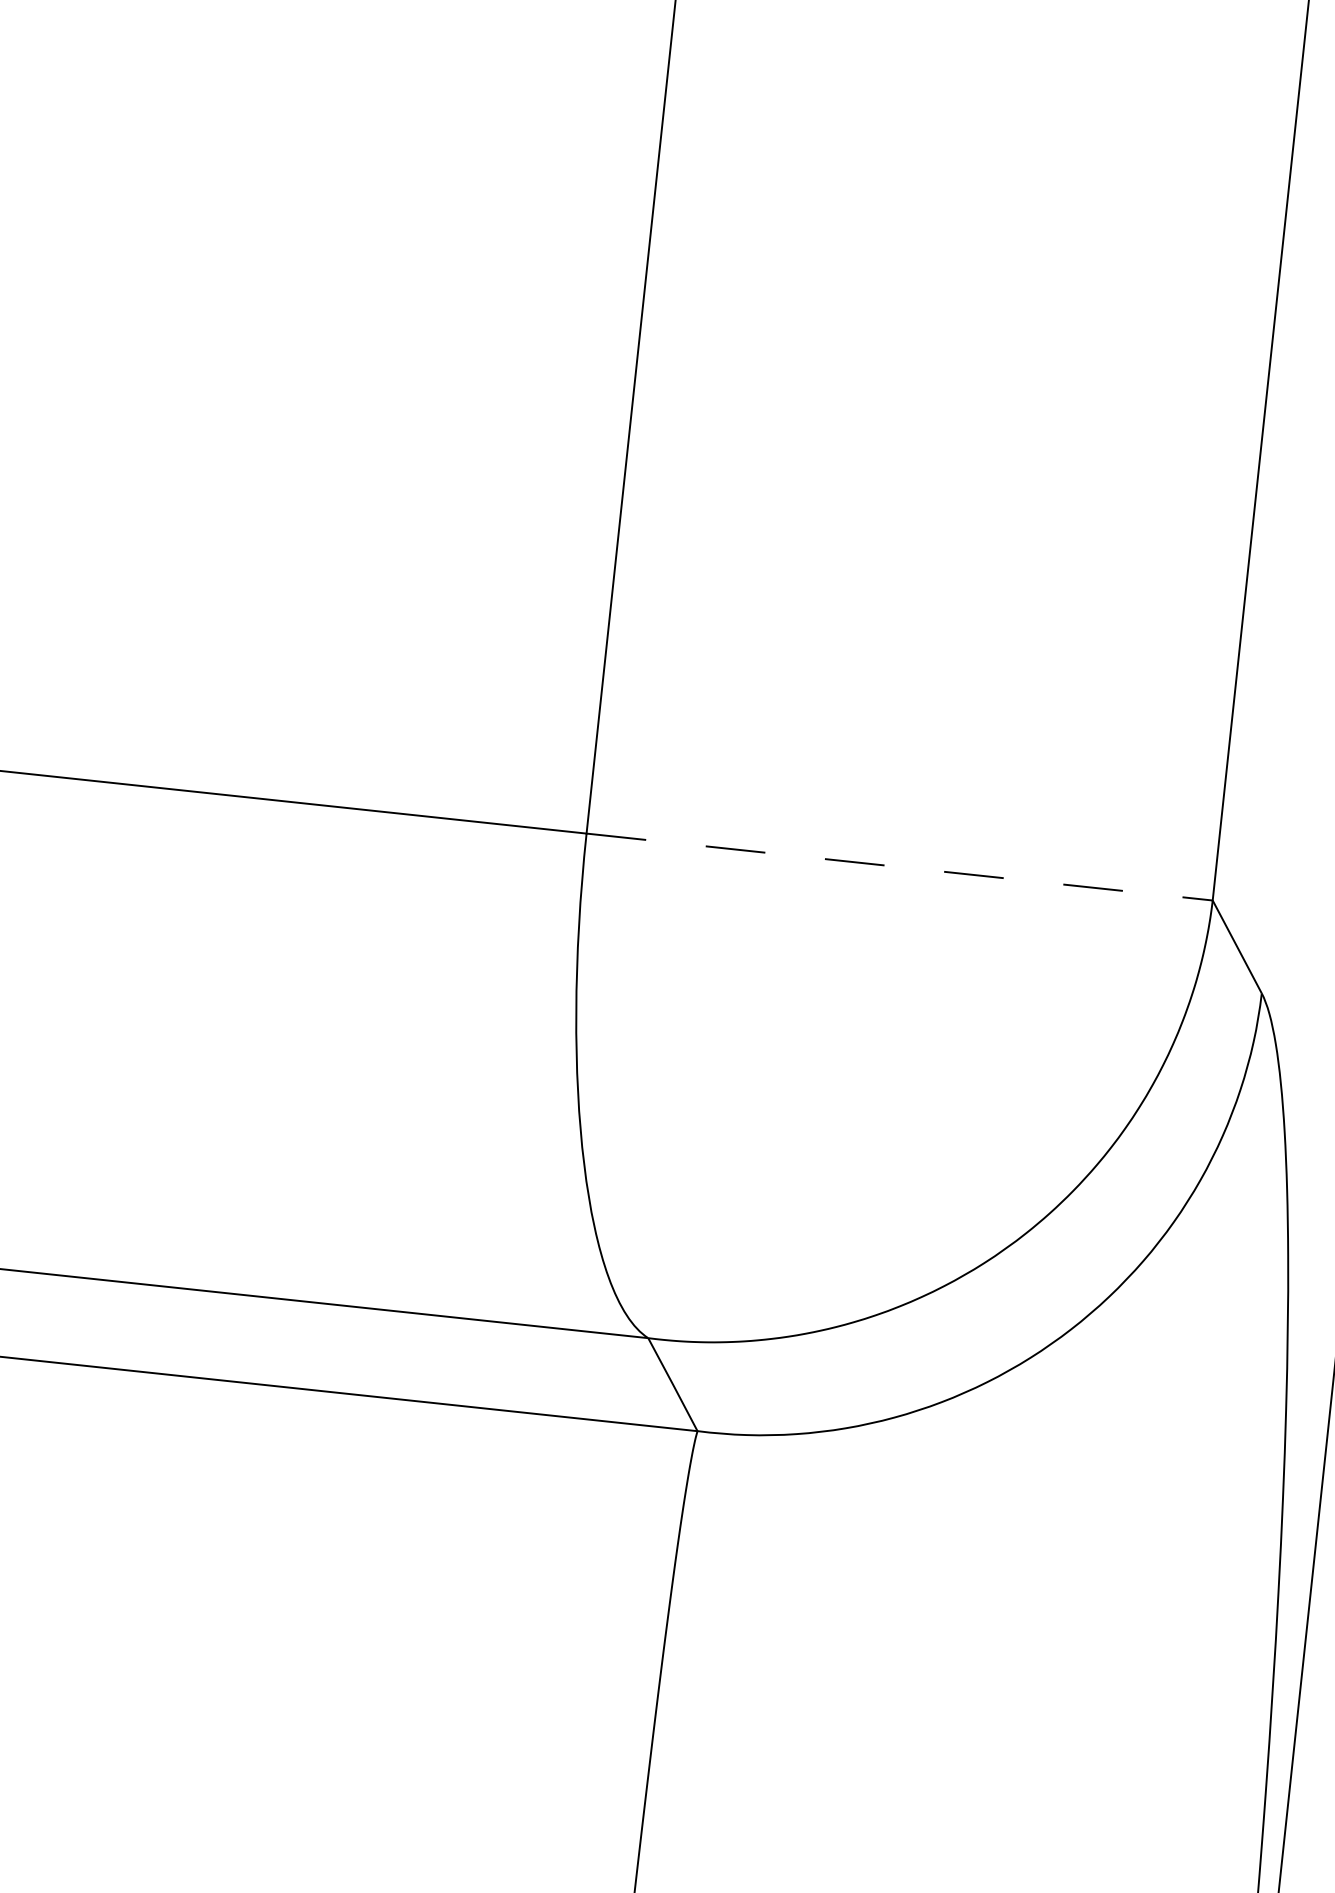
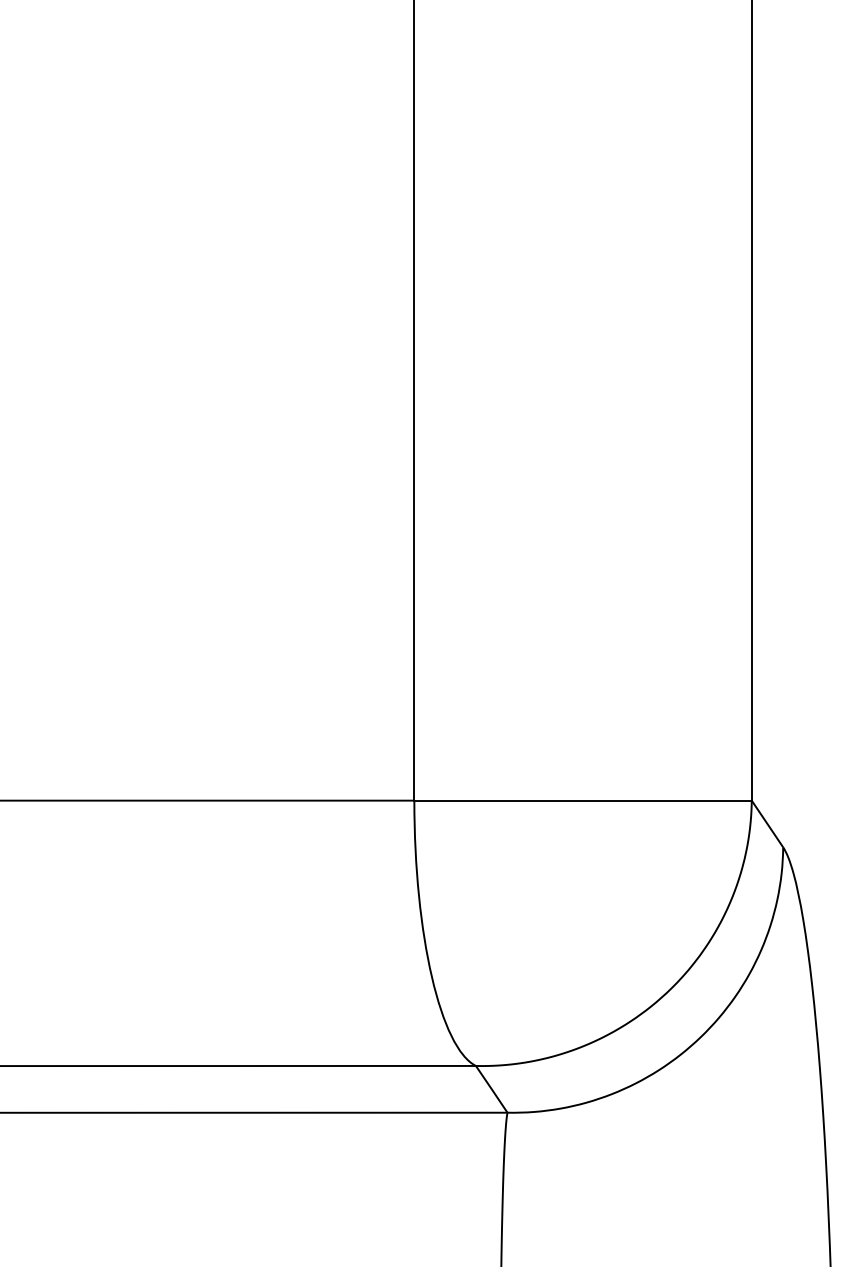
line: (900, 866) -> (583, 800), dashed -> solid

